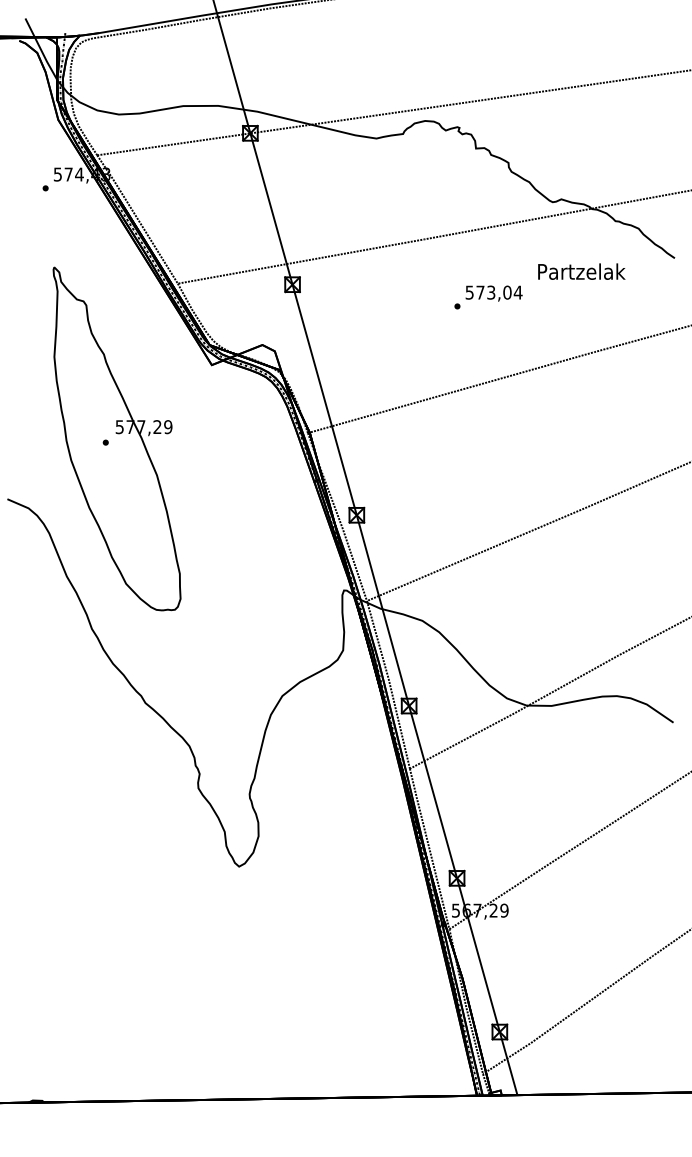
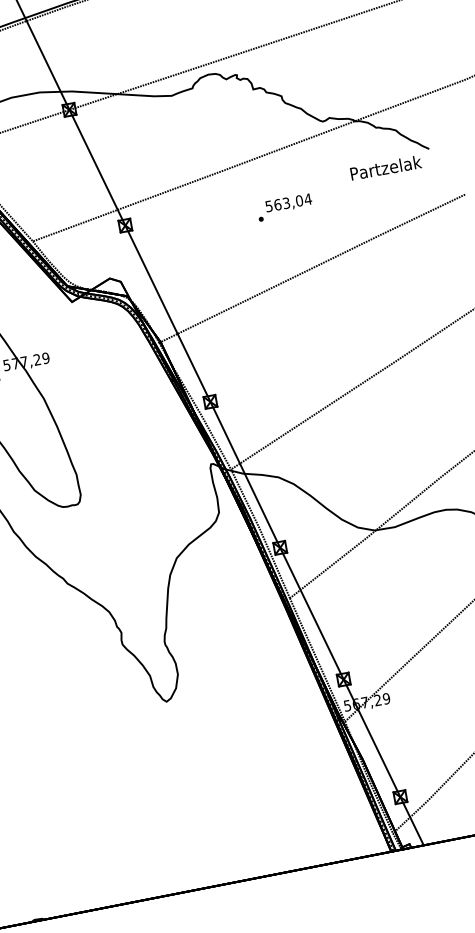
text: (581, 271) -> (385, 167), moved
text: (480, 292) -> (277, 204), 573,04 -> 563,04

